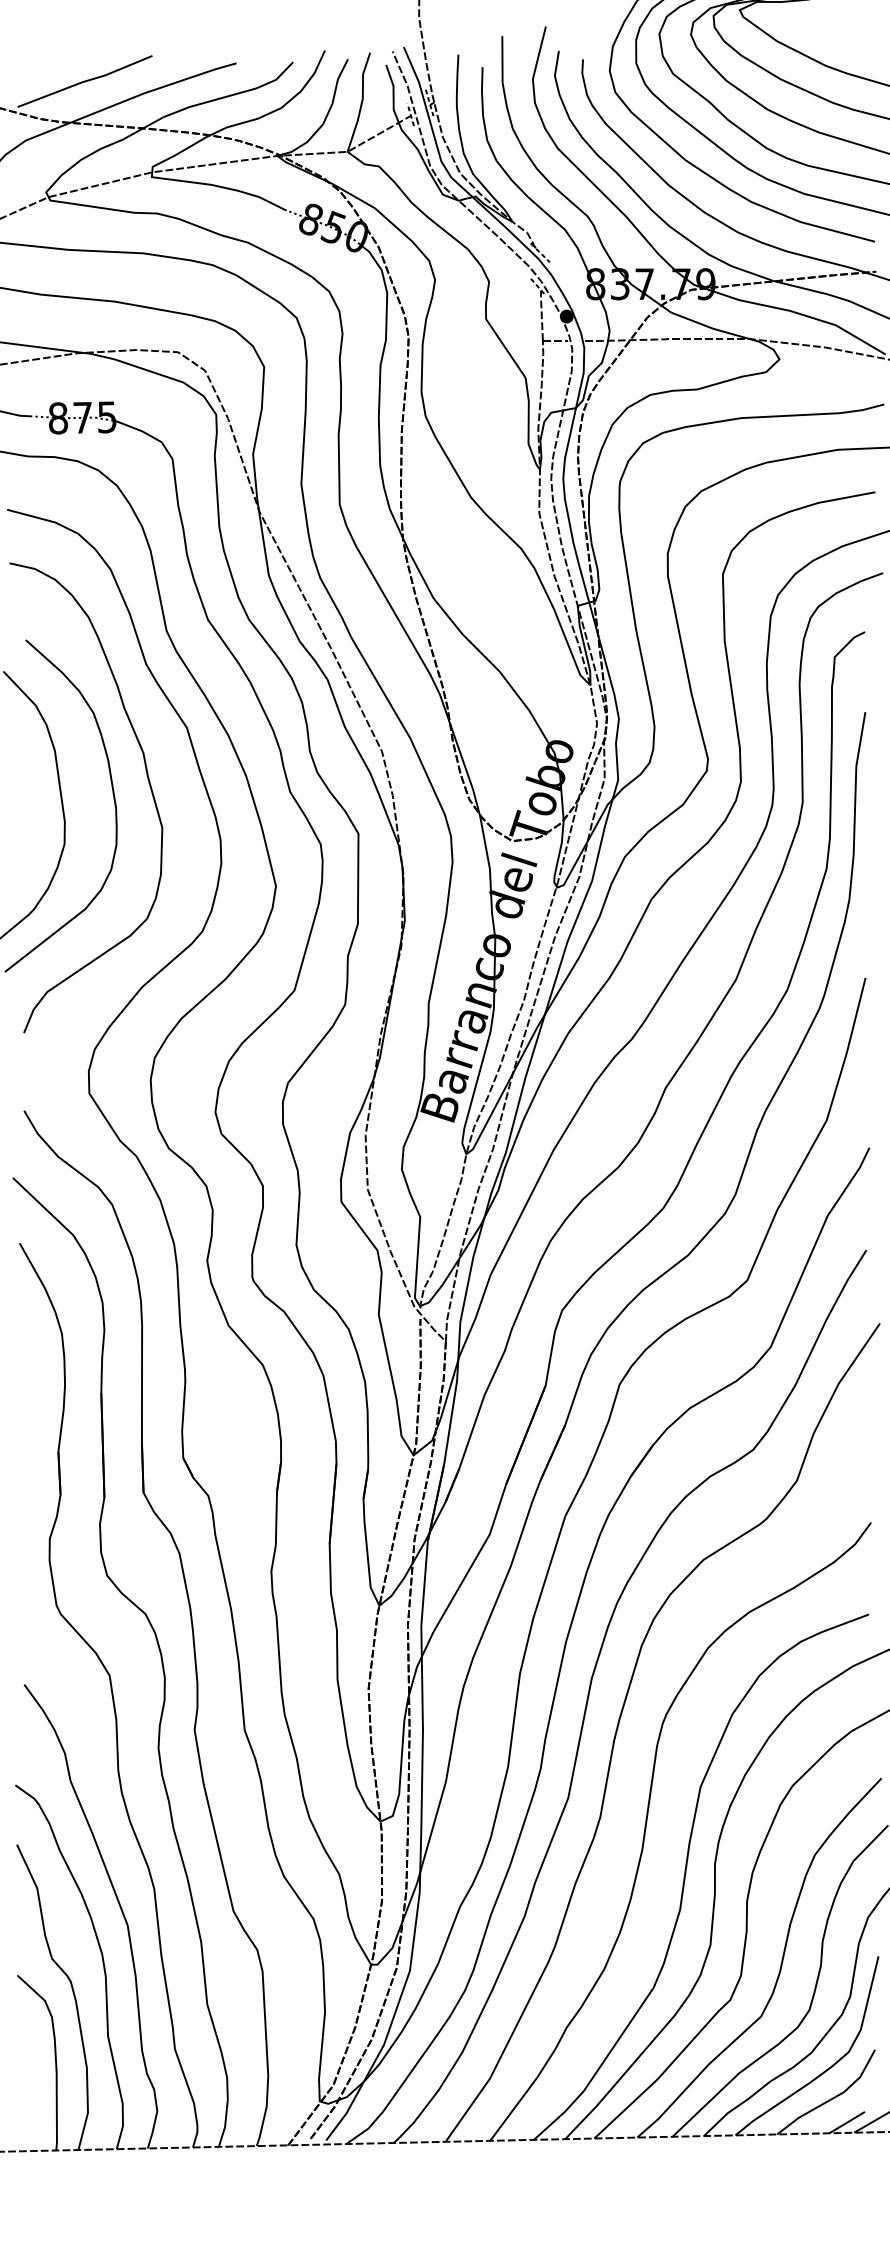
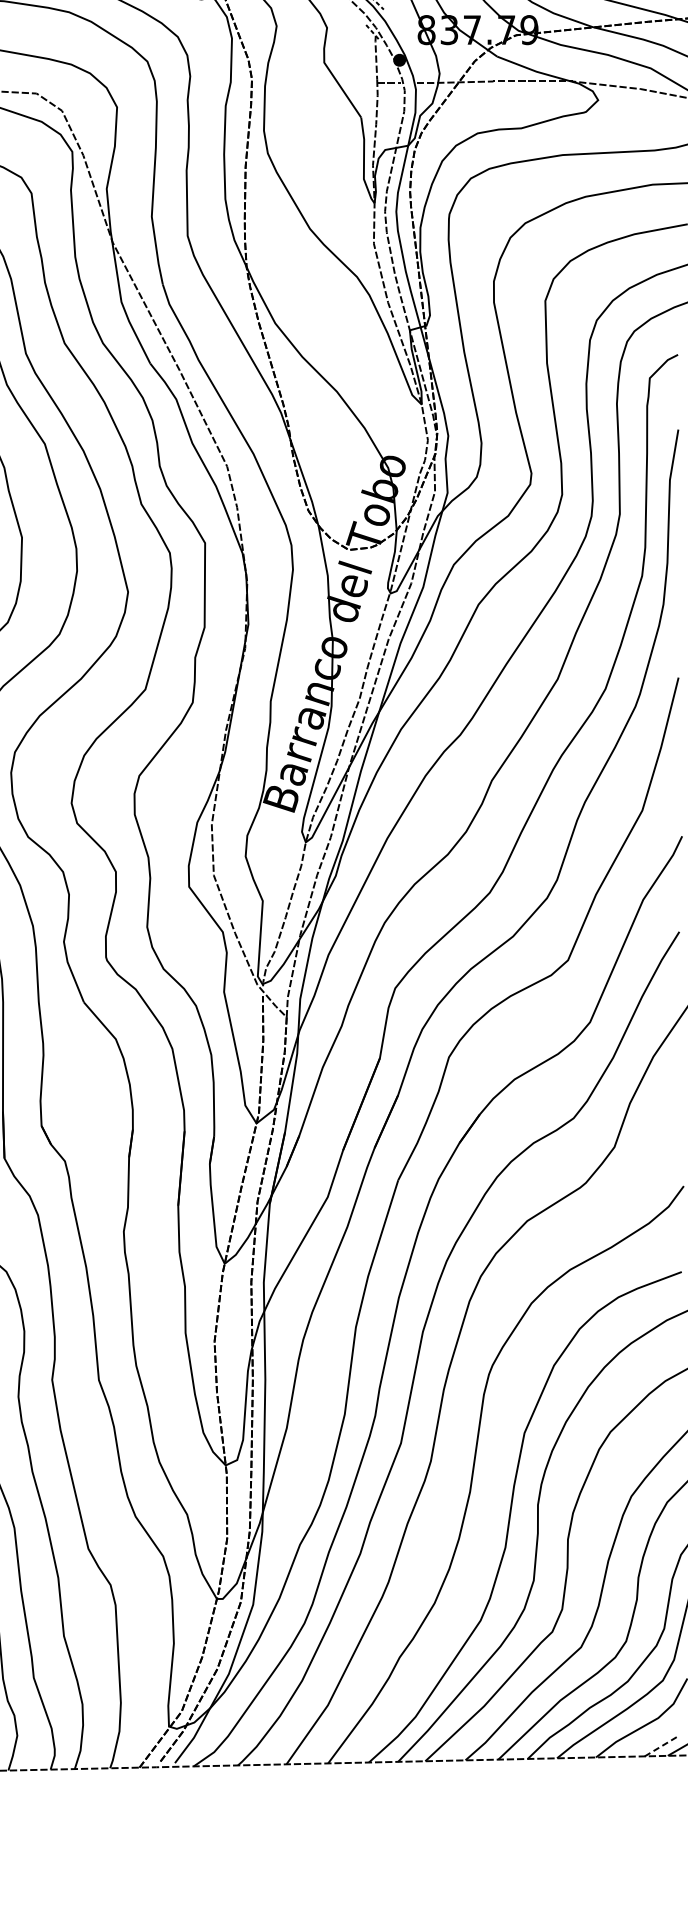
line: (847, 2122) -> (661, 1746), solid -> dashed

